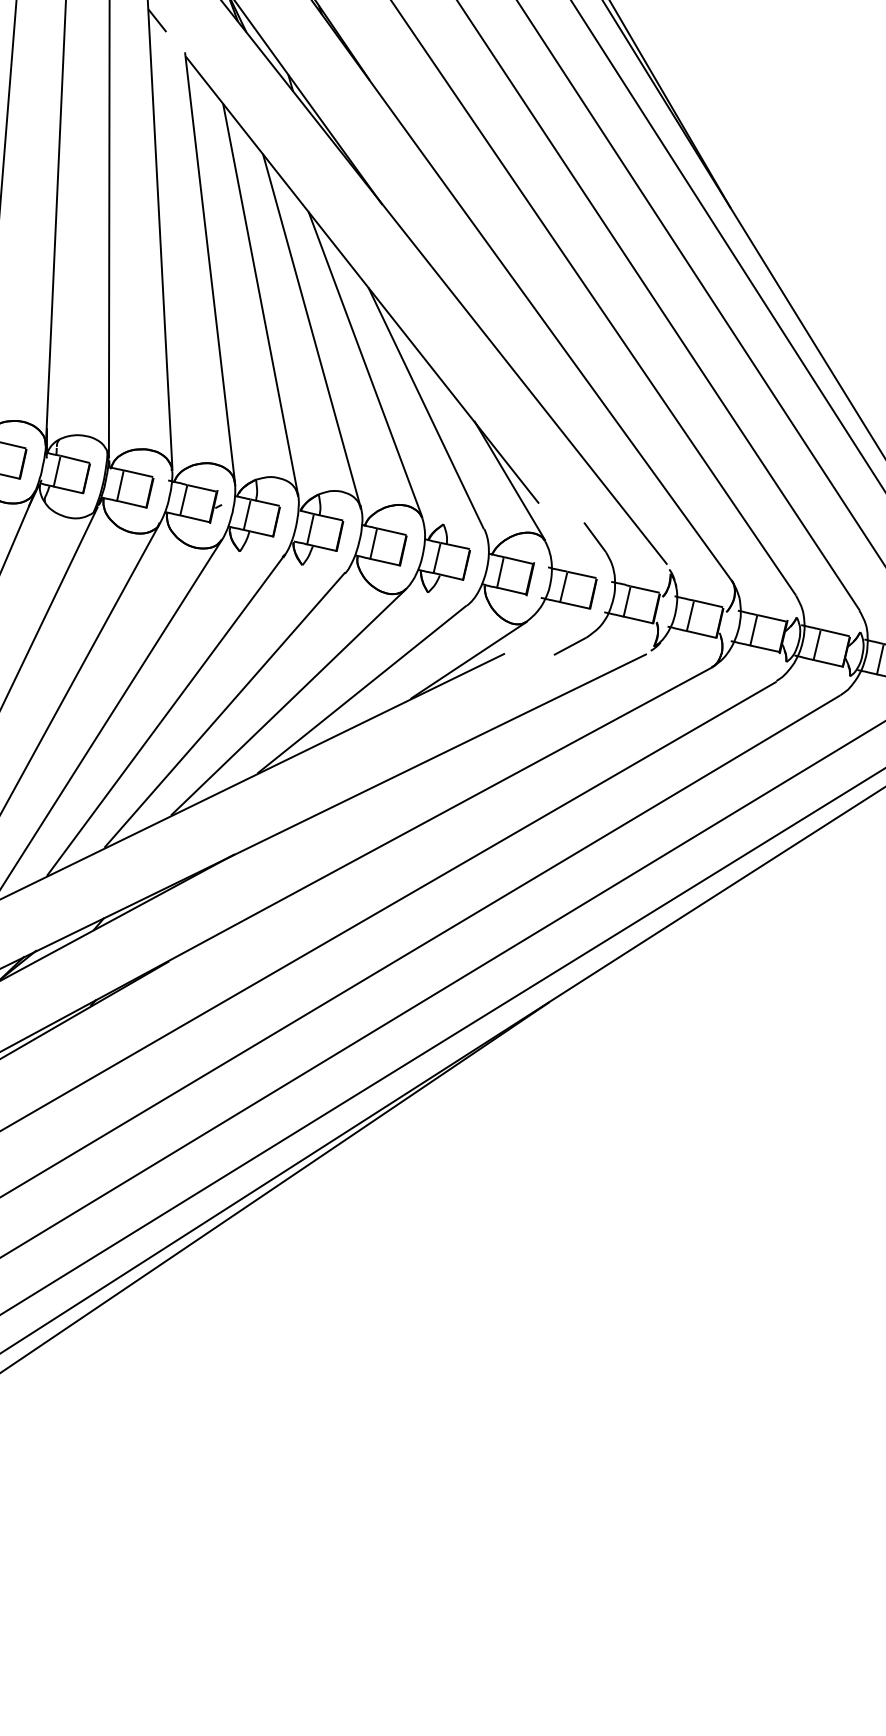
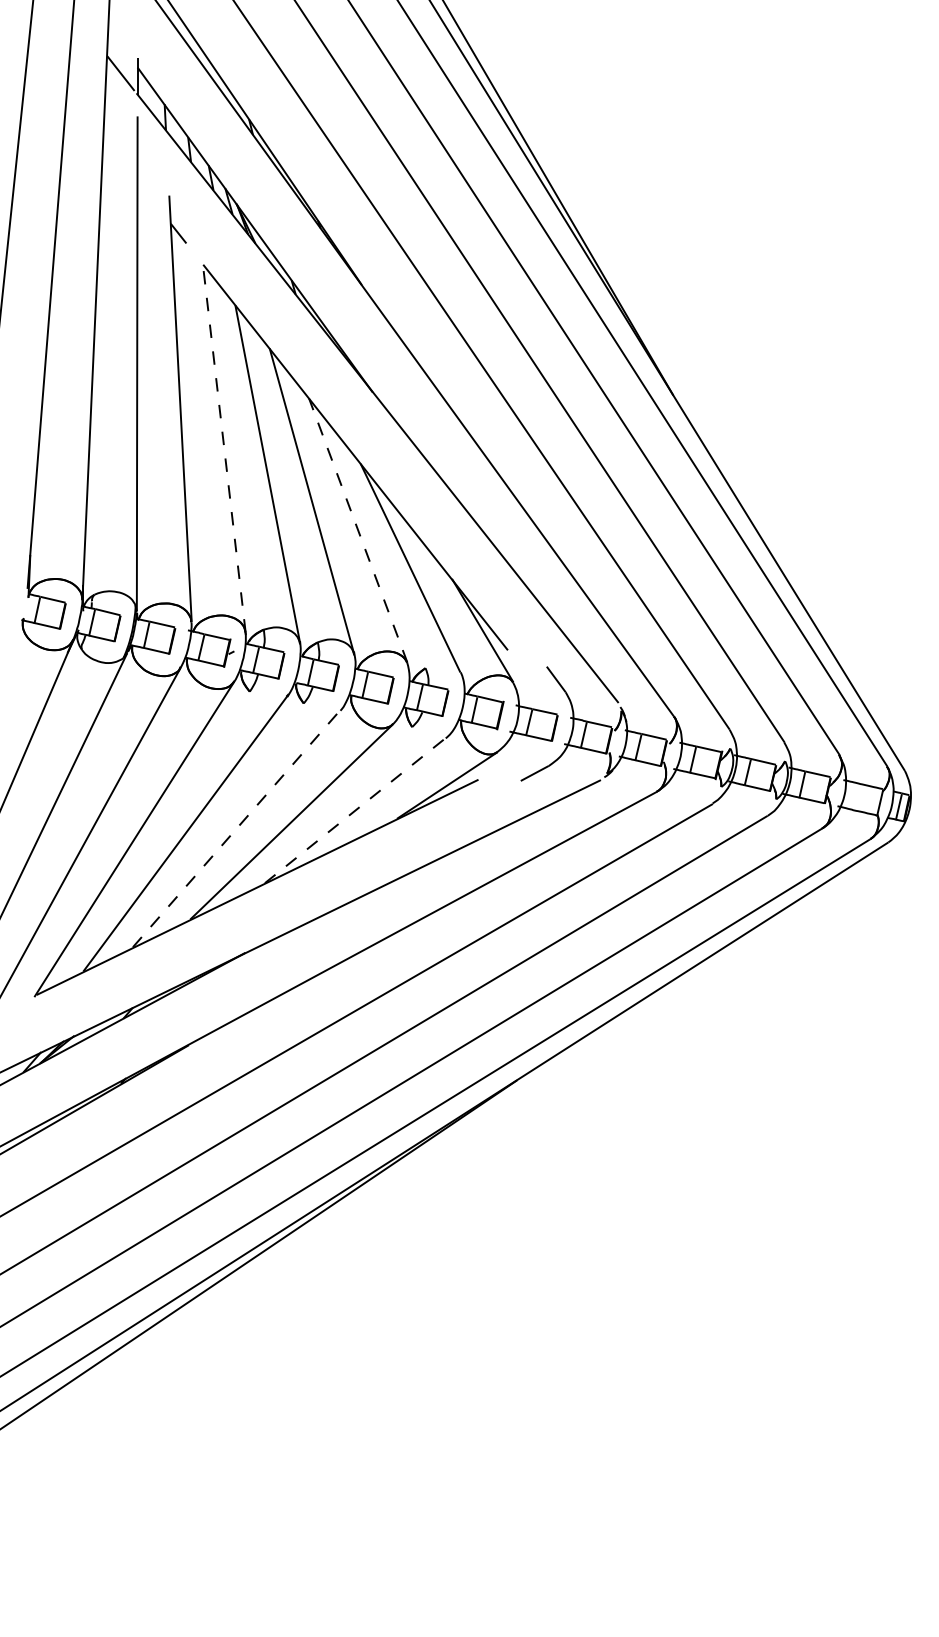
line: (210, 267) -> (224, 446), solid -> dashed
line: (365, 364) -> (358, 530), solid -> dashed
line: (362, 689) -> (355, 810), solid -> dashed
line: (224, 710) -> (236, 828), solid -> dashed

